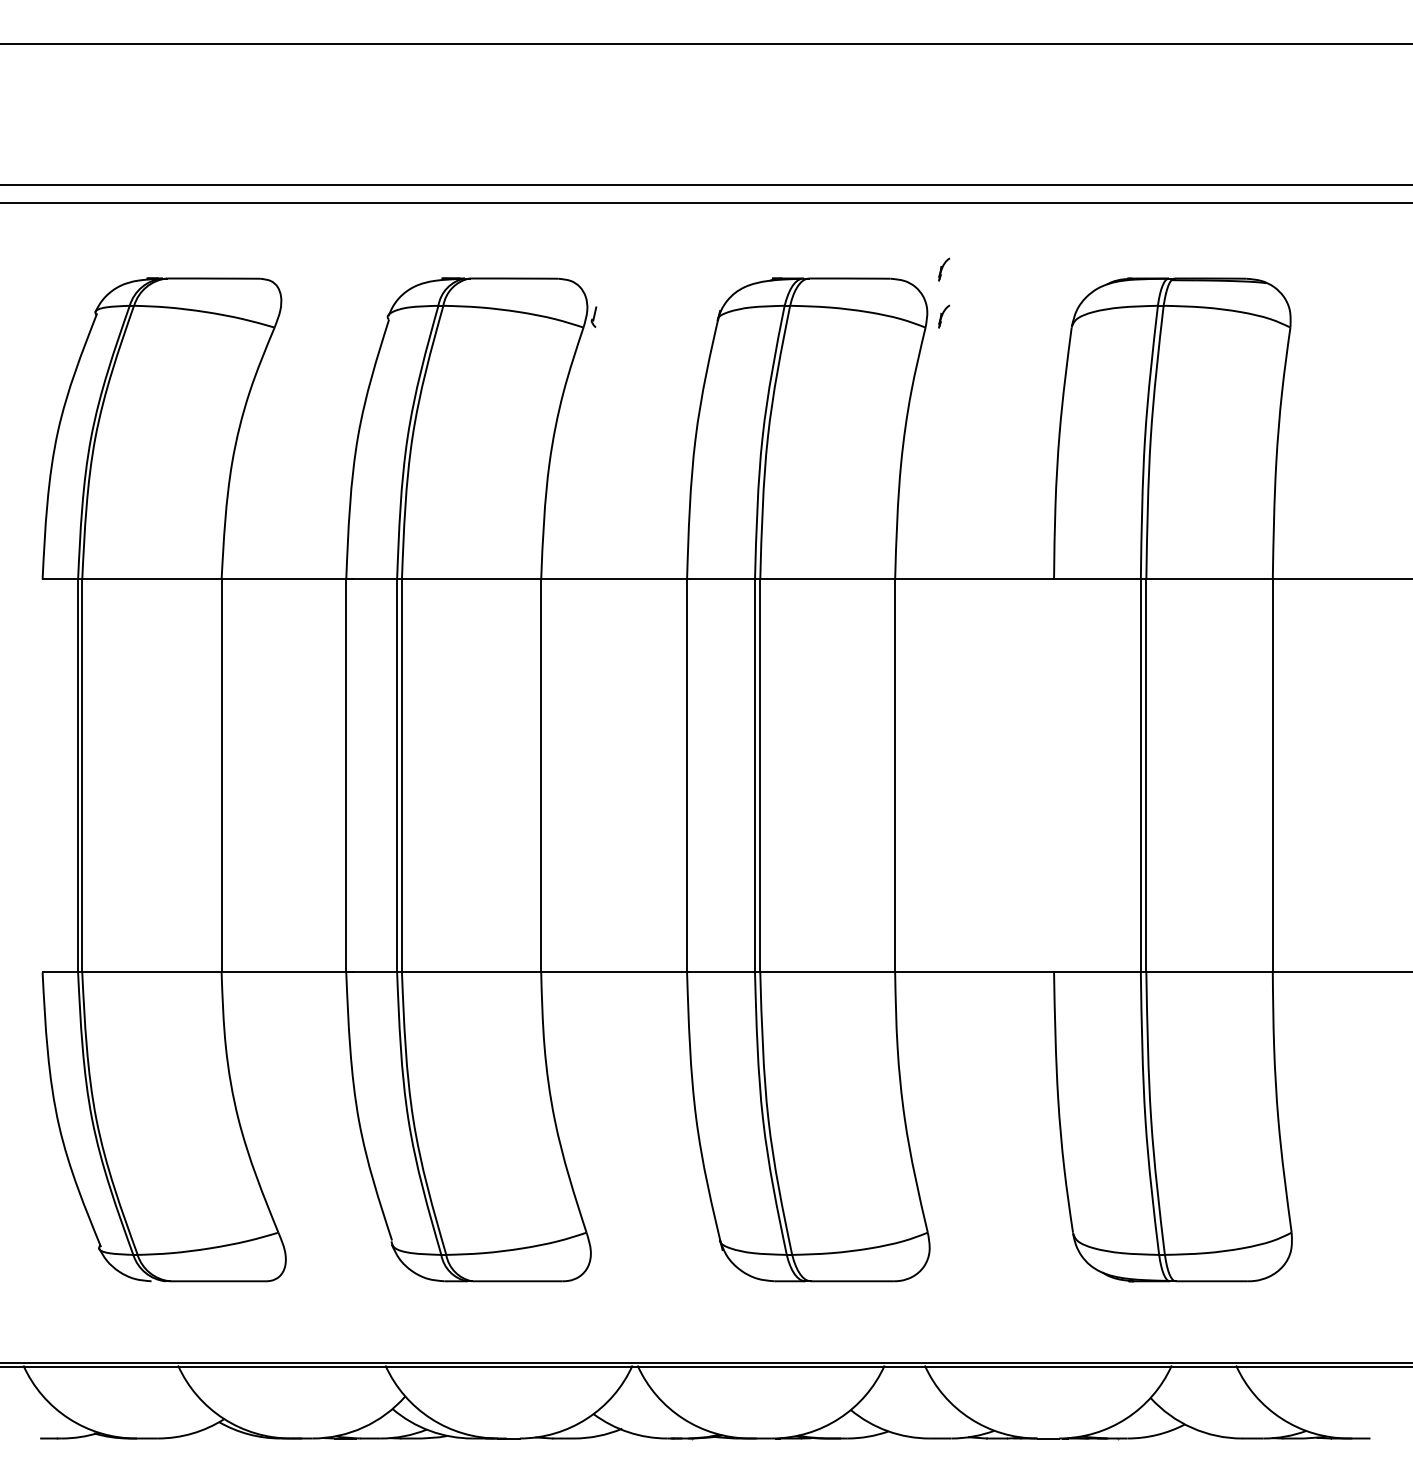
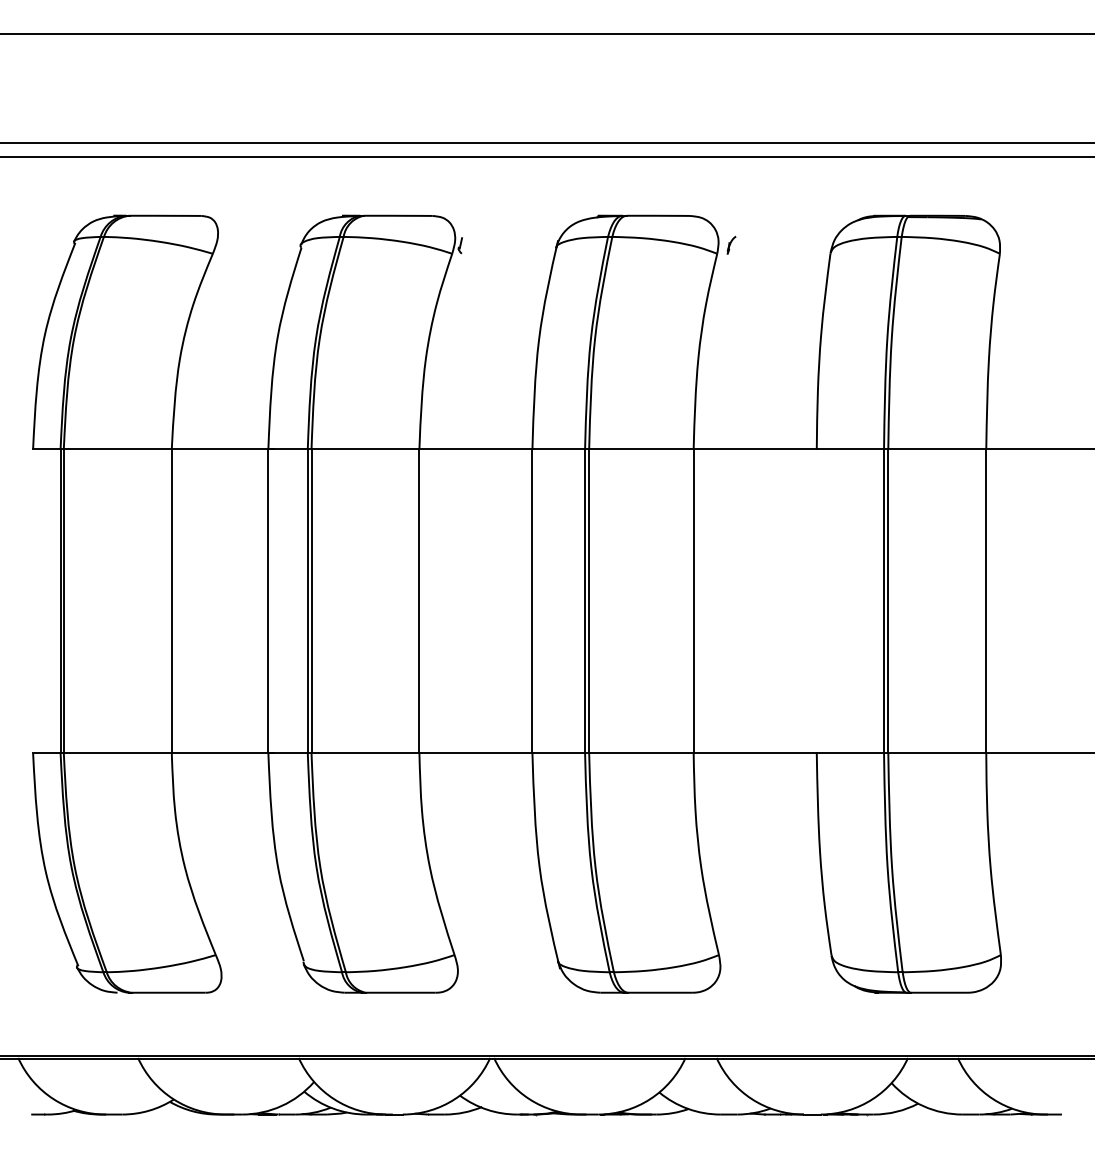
part: (943, 269) -> (731, 208), removed

